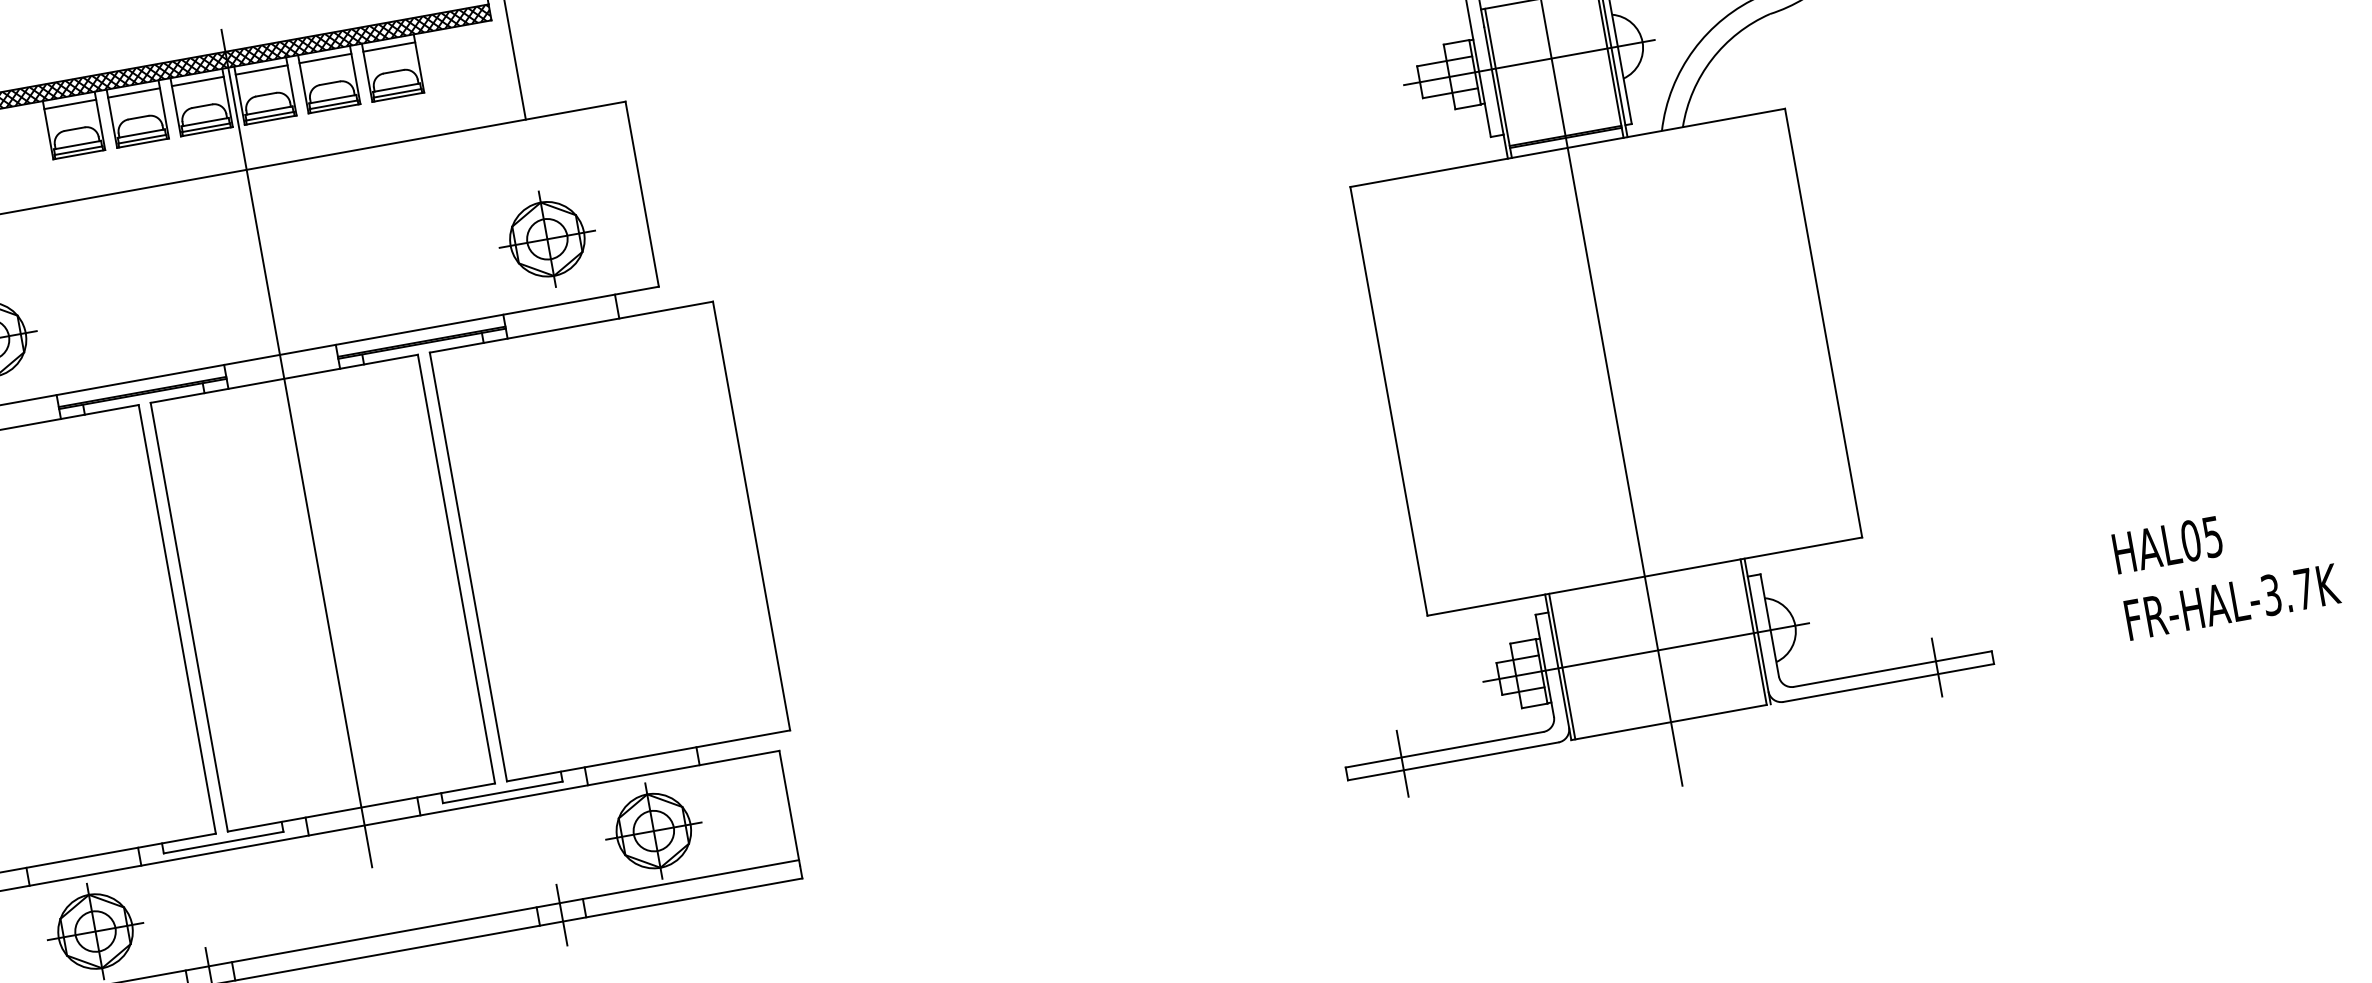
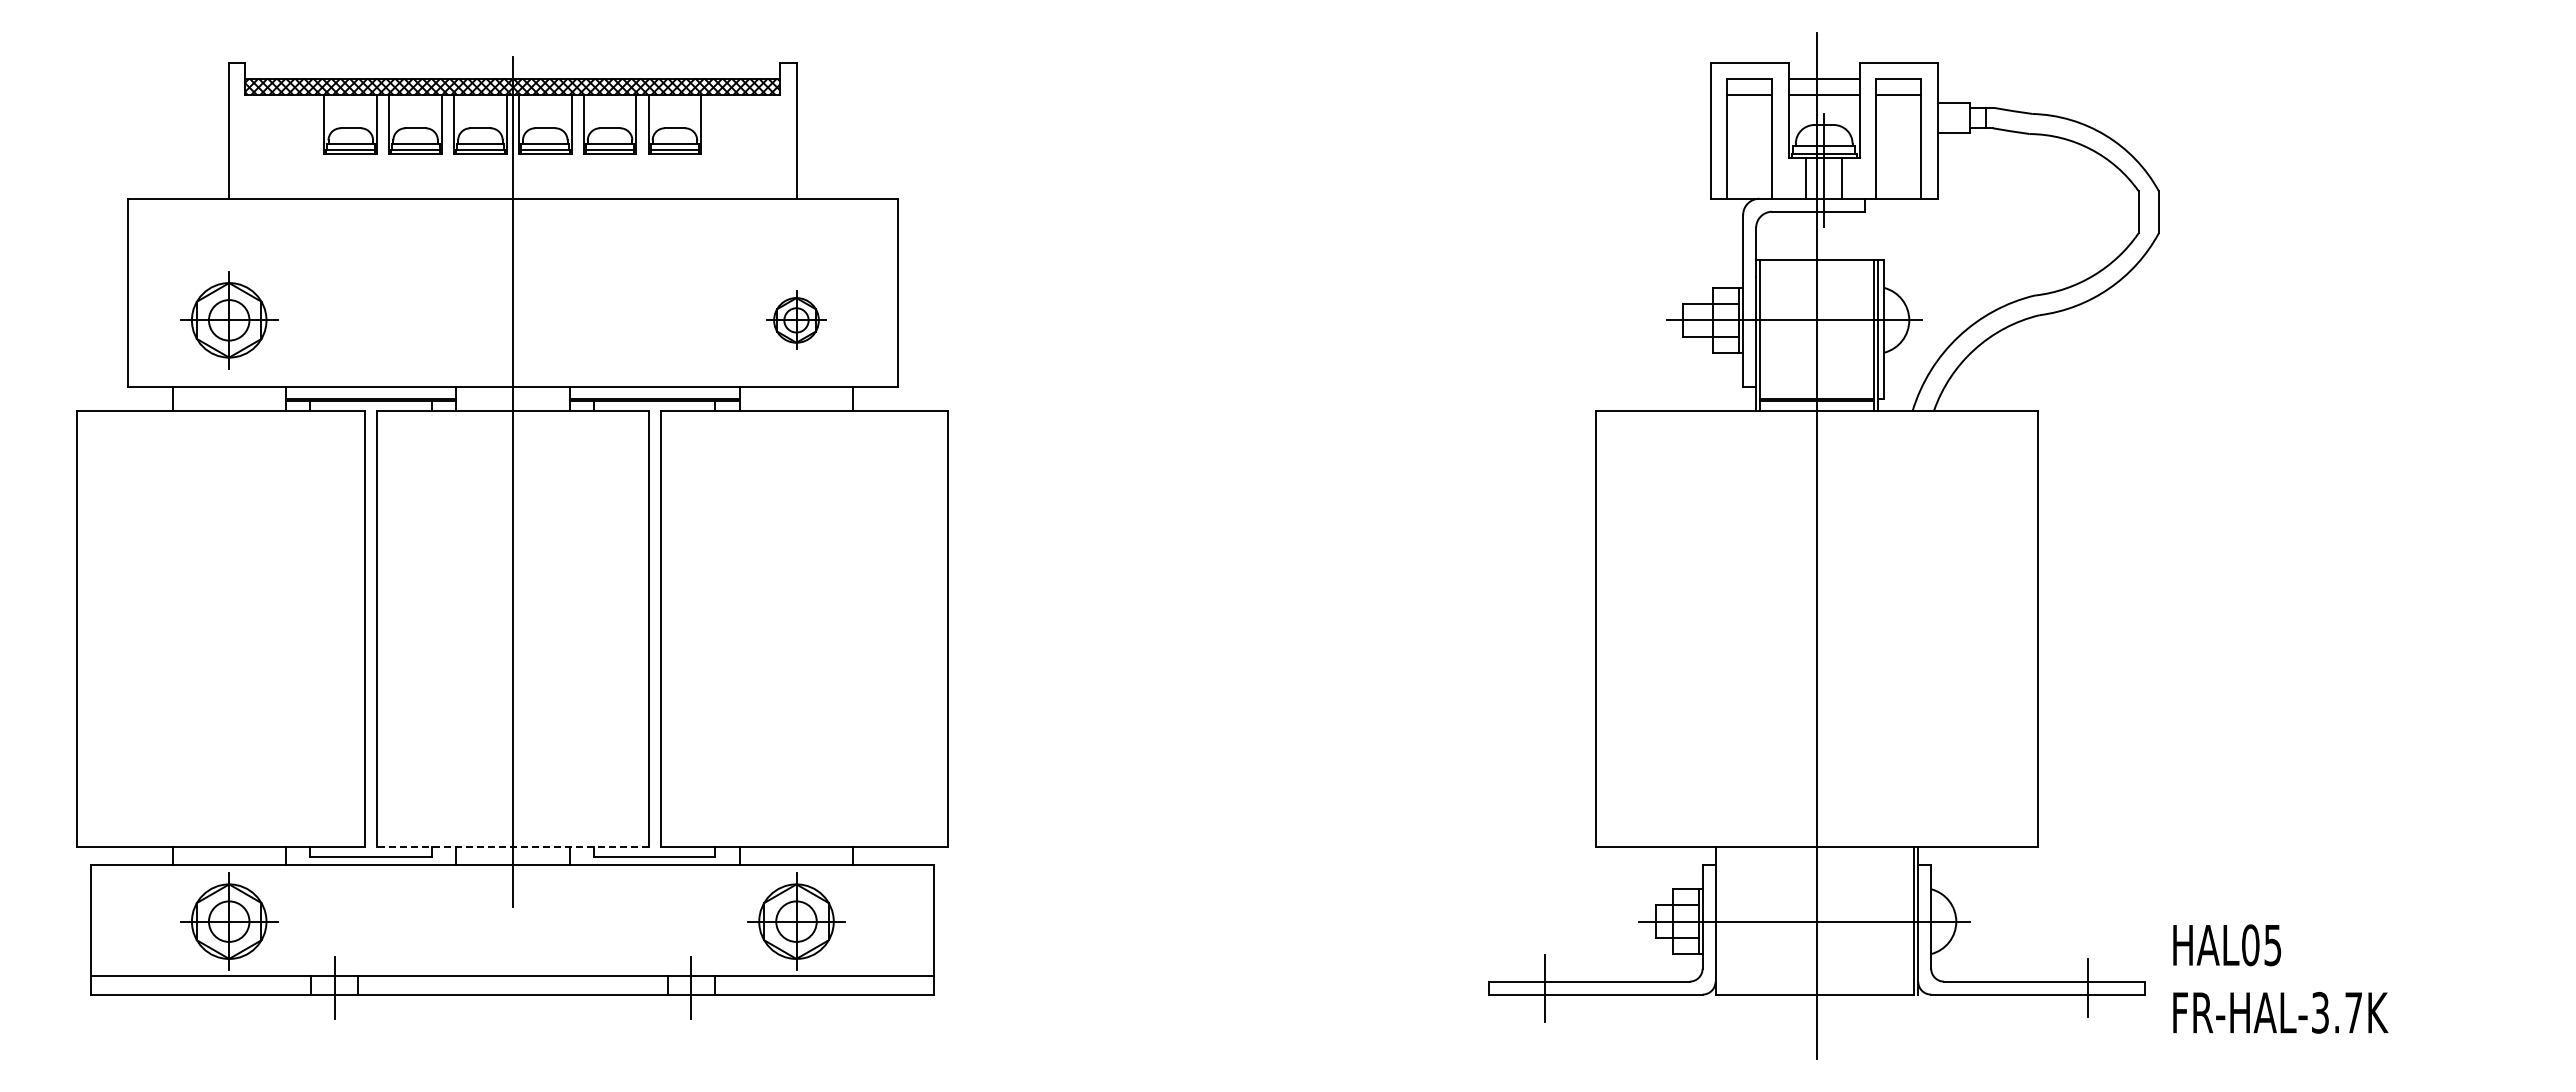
line: (388, 47) -> (674, 103), removed
line: (324, 58) -> (609, 103), removed
line: (260, 70) -> (544, 103), removed
line: (197, 81) -> (480, 103), removed
line: (133, 93) -> (415, 103), removed
line: (70, 104) -> (350, 103), removed
part: (547, 239) -> (796, 320), size x0.6
text: (2226, 568) -> (2280, 978), moved
line: (1562, 666) -> (1719, 920), removed
line: (361, 807) -> (512, 846), solid -> dashed

